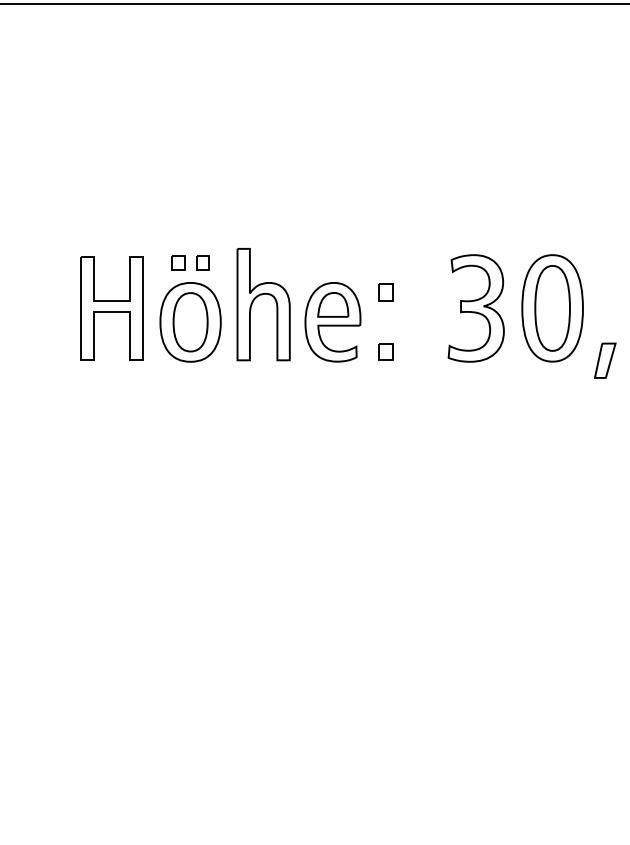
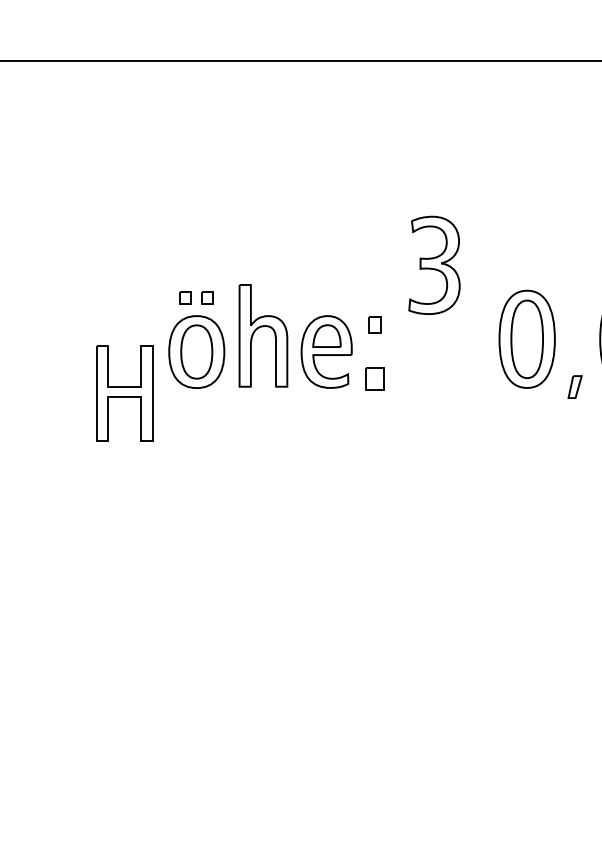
part: (476, 307) -> (434, 264), moved
part: (111, 308) -> (124, 393), moved
part: (385, 351) -> (374, 378), size x1.4
part: (604, 360) -> (574, 386), size x0.7

